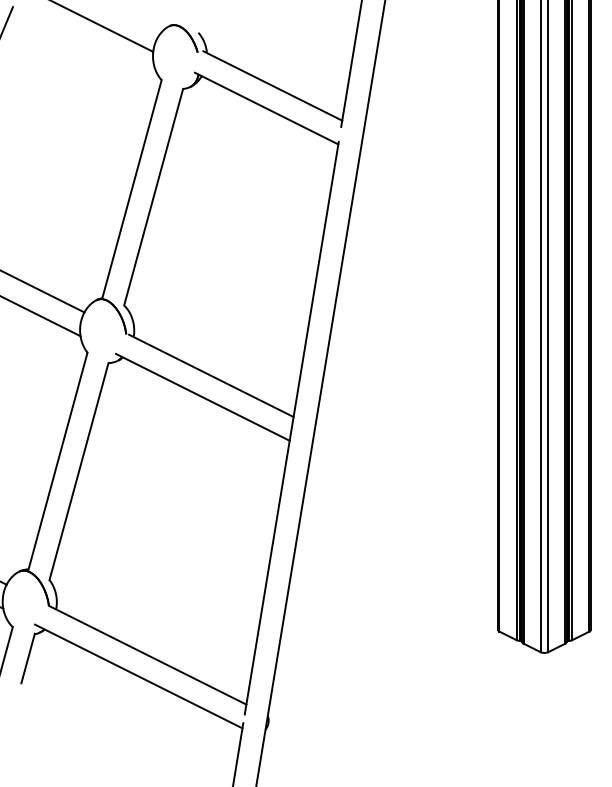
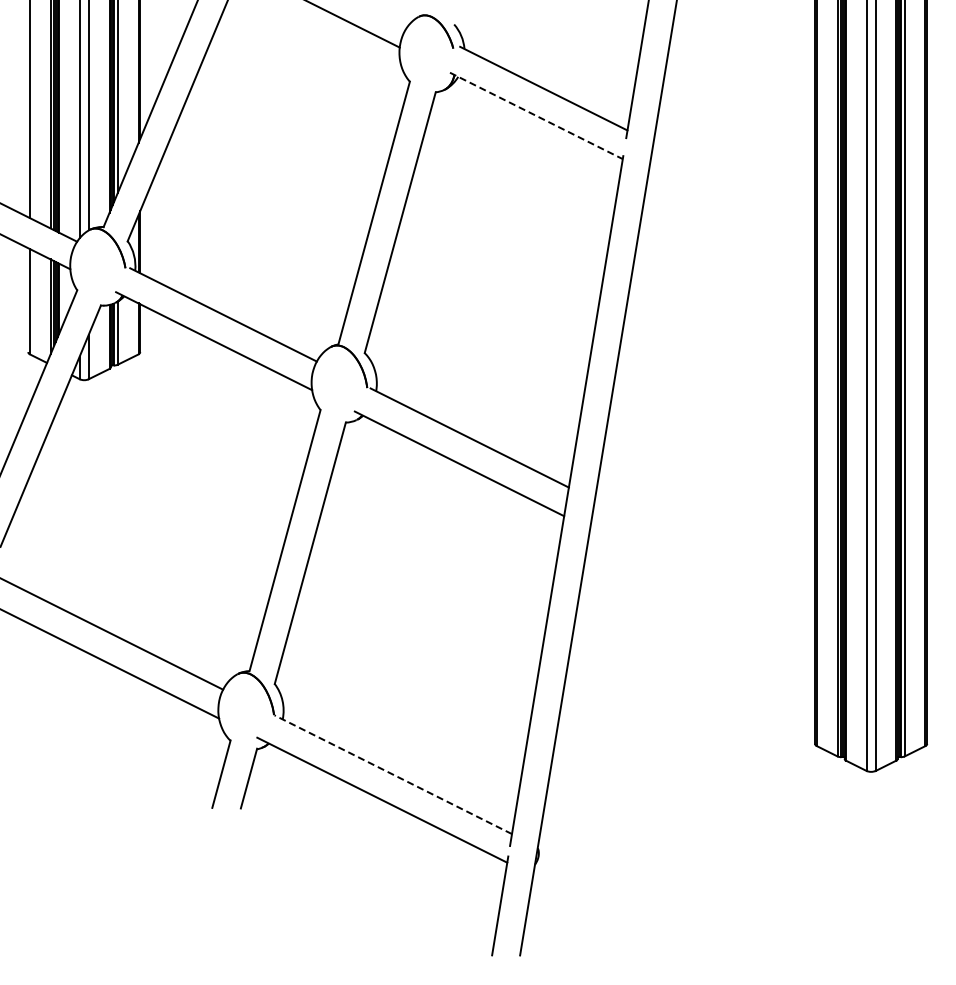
line: (266, 108) -> (536, 115), solid -> dashed
line: (148, 655) -> (393, 774), solid -> dashed

